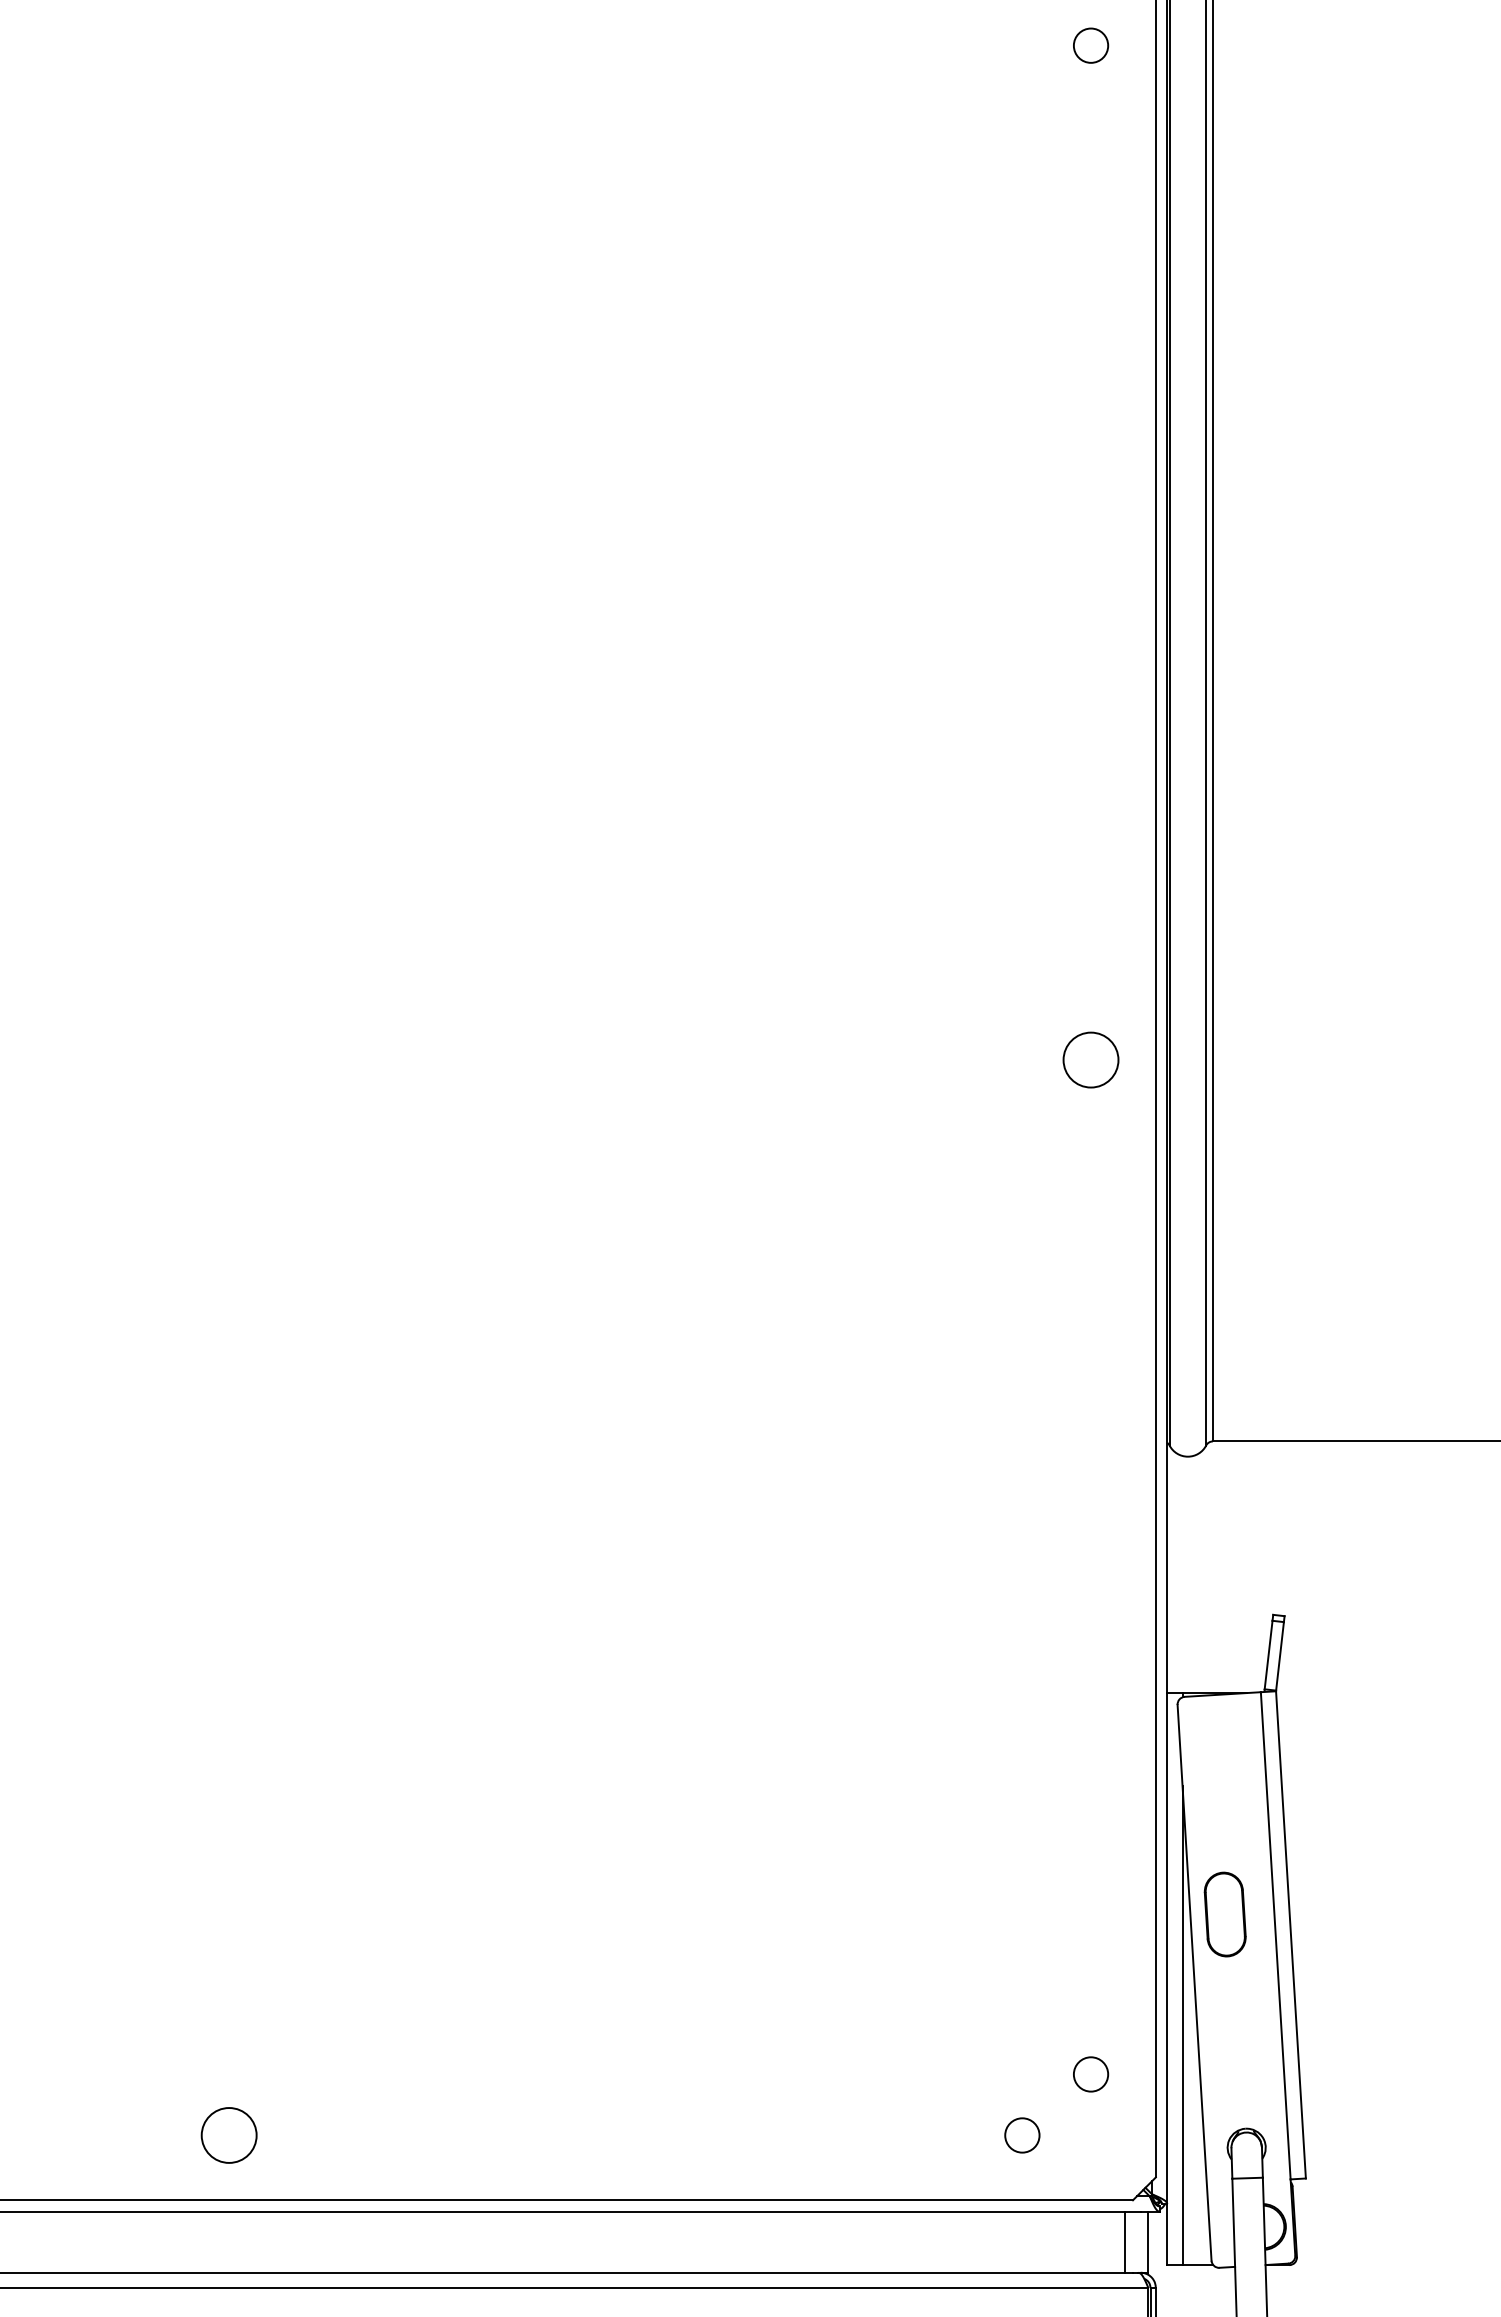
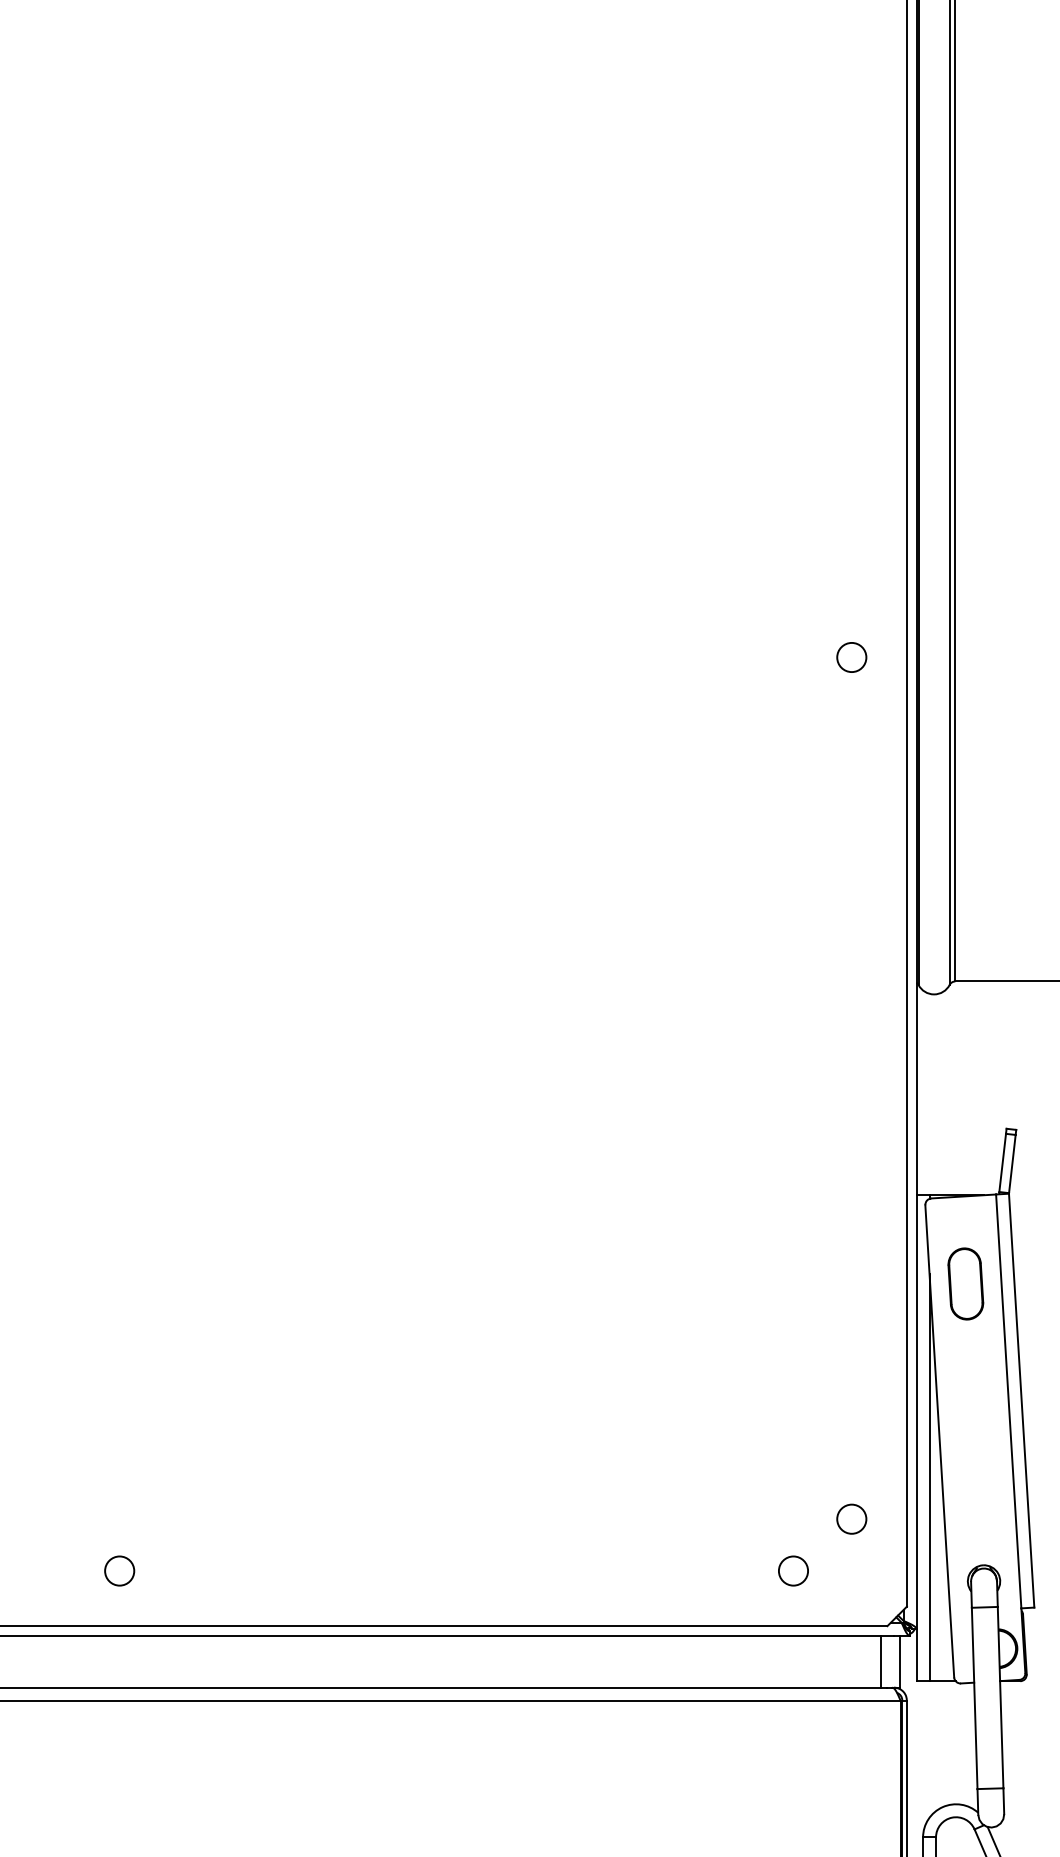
circle: (1090, 1059) -> (851, 657), size x0.62
part: (1224, 1914) -> (965, 1283), moved
circle: (229, 2135) -> (119, 1571), size x0.62

